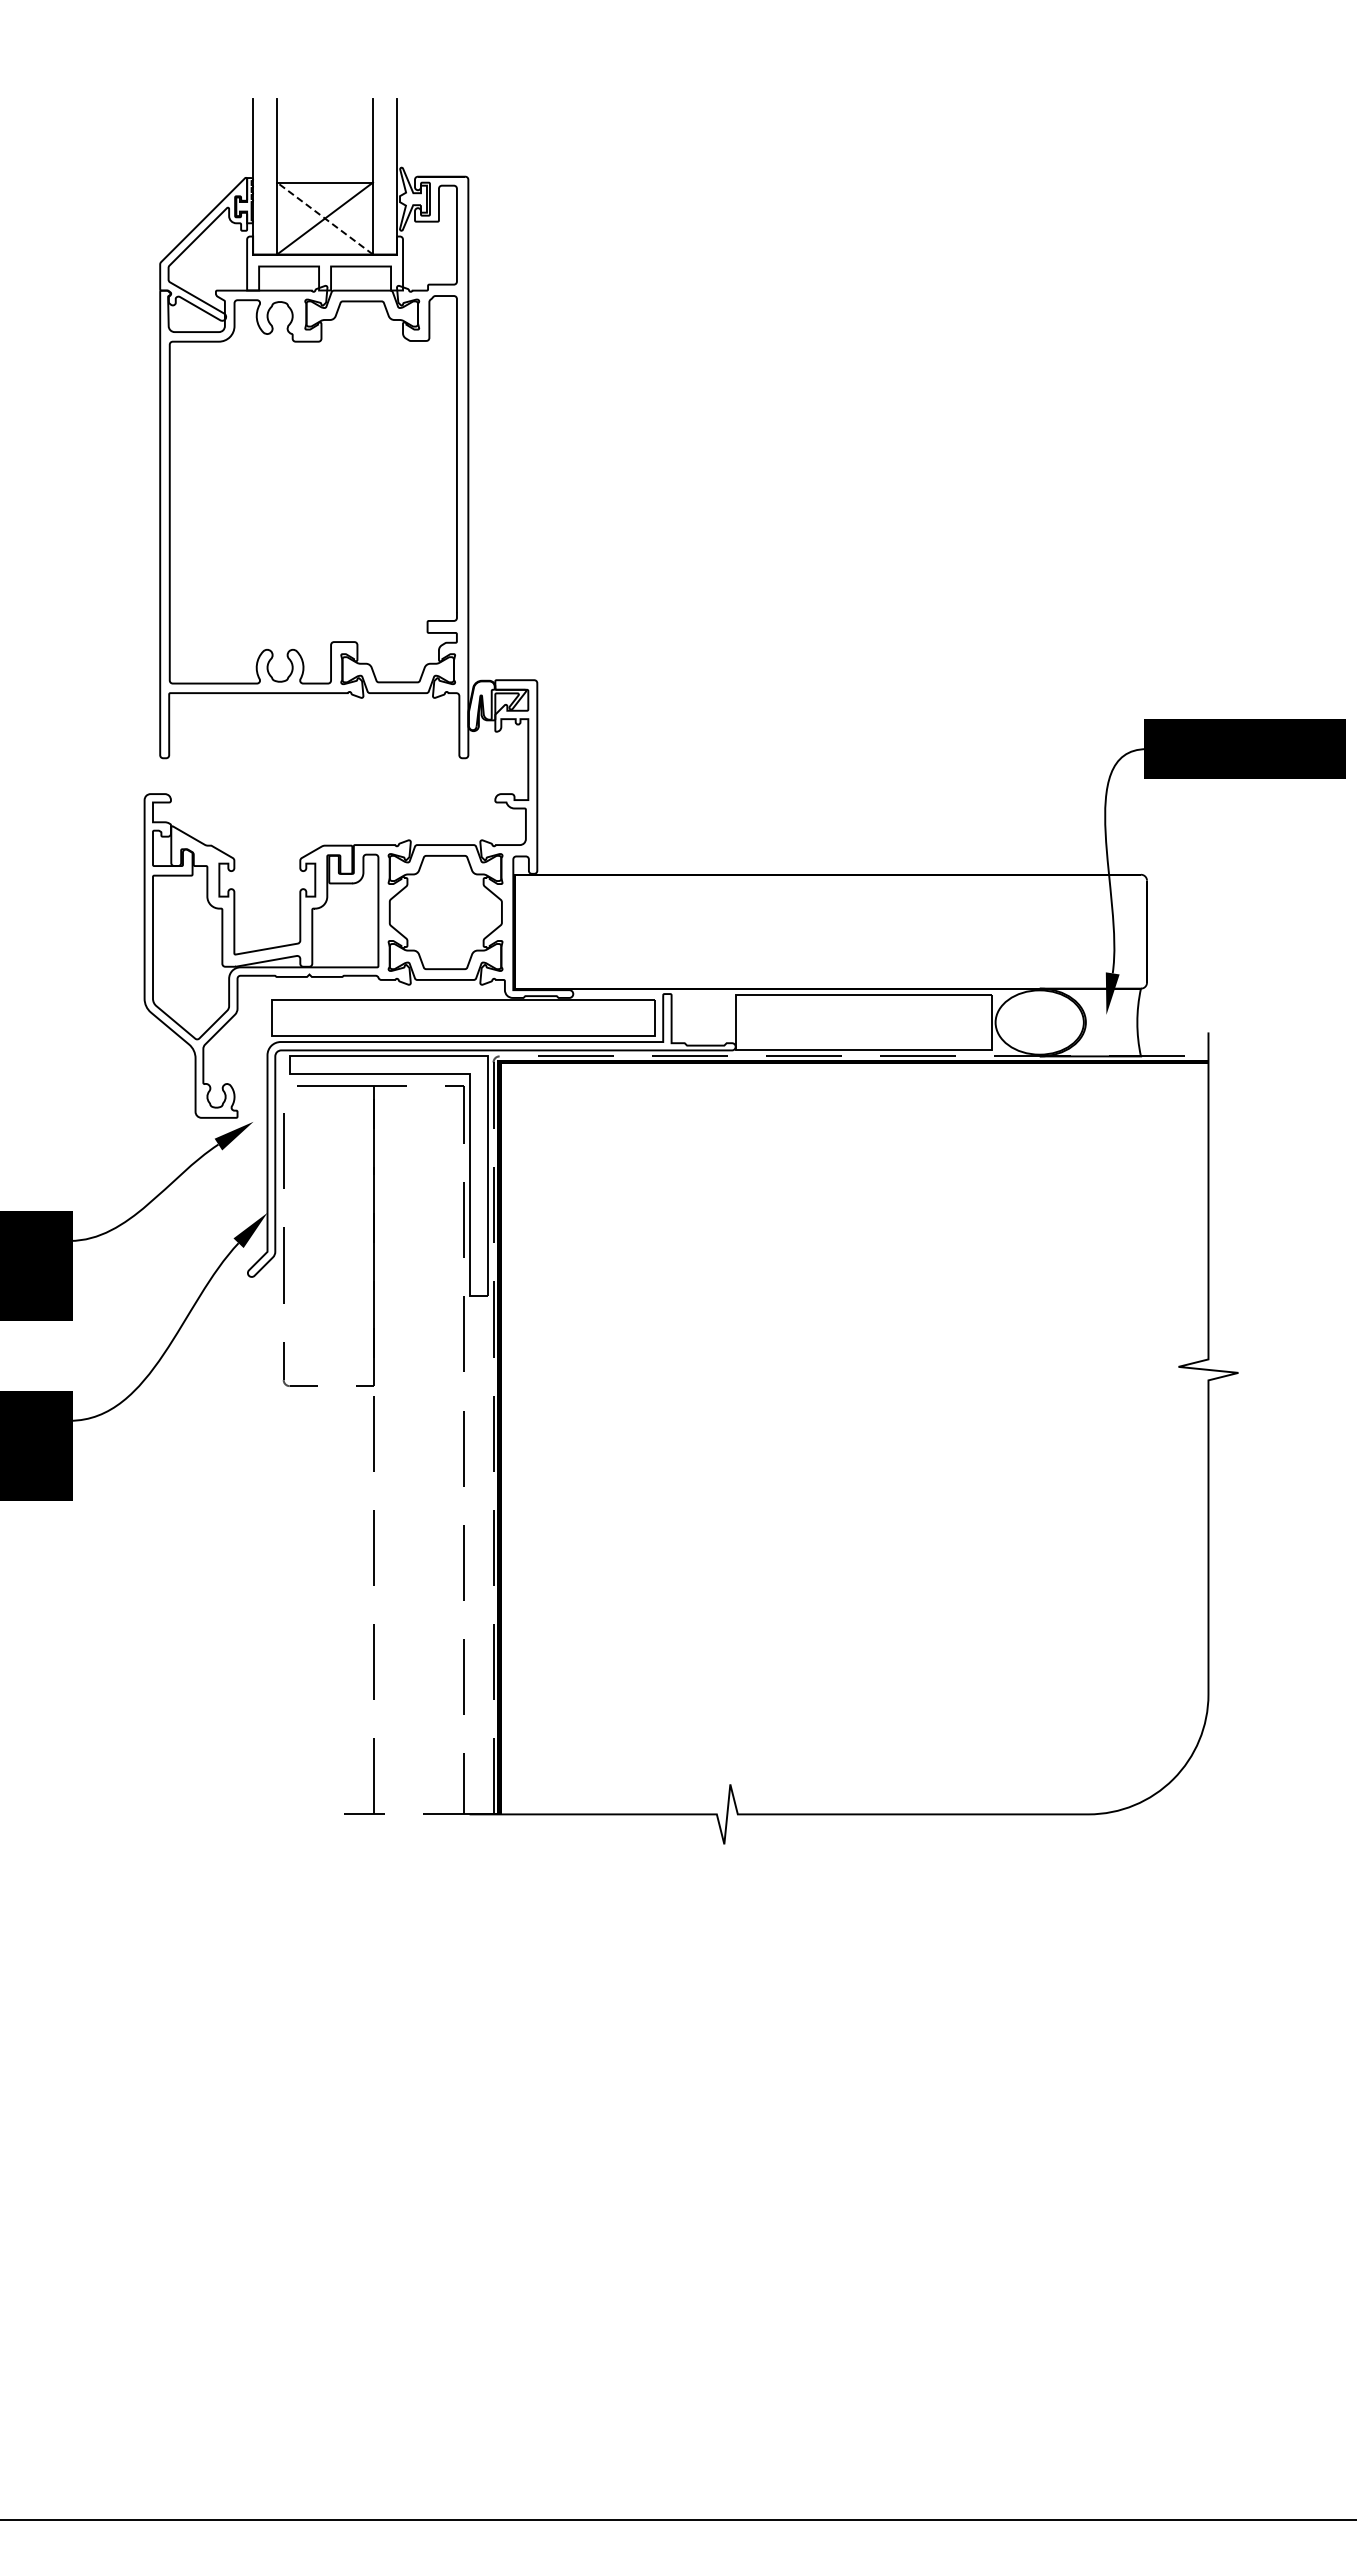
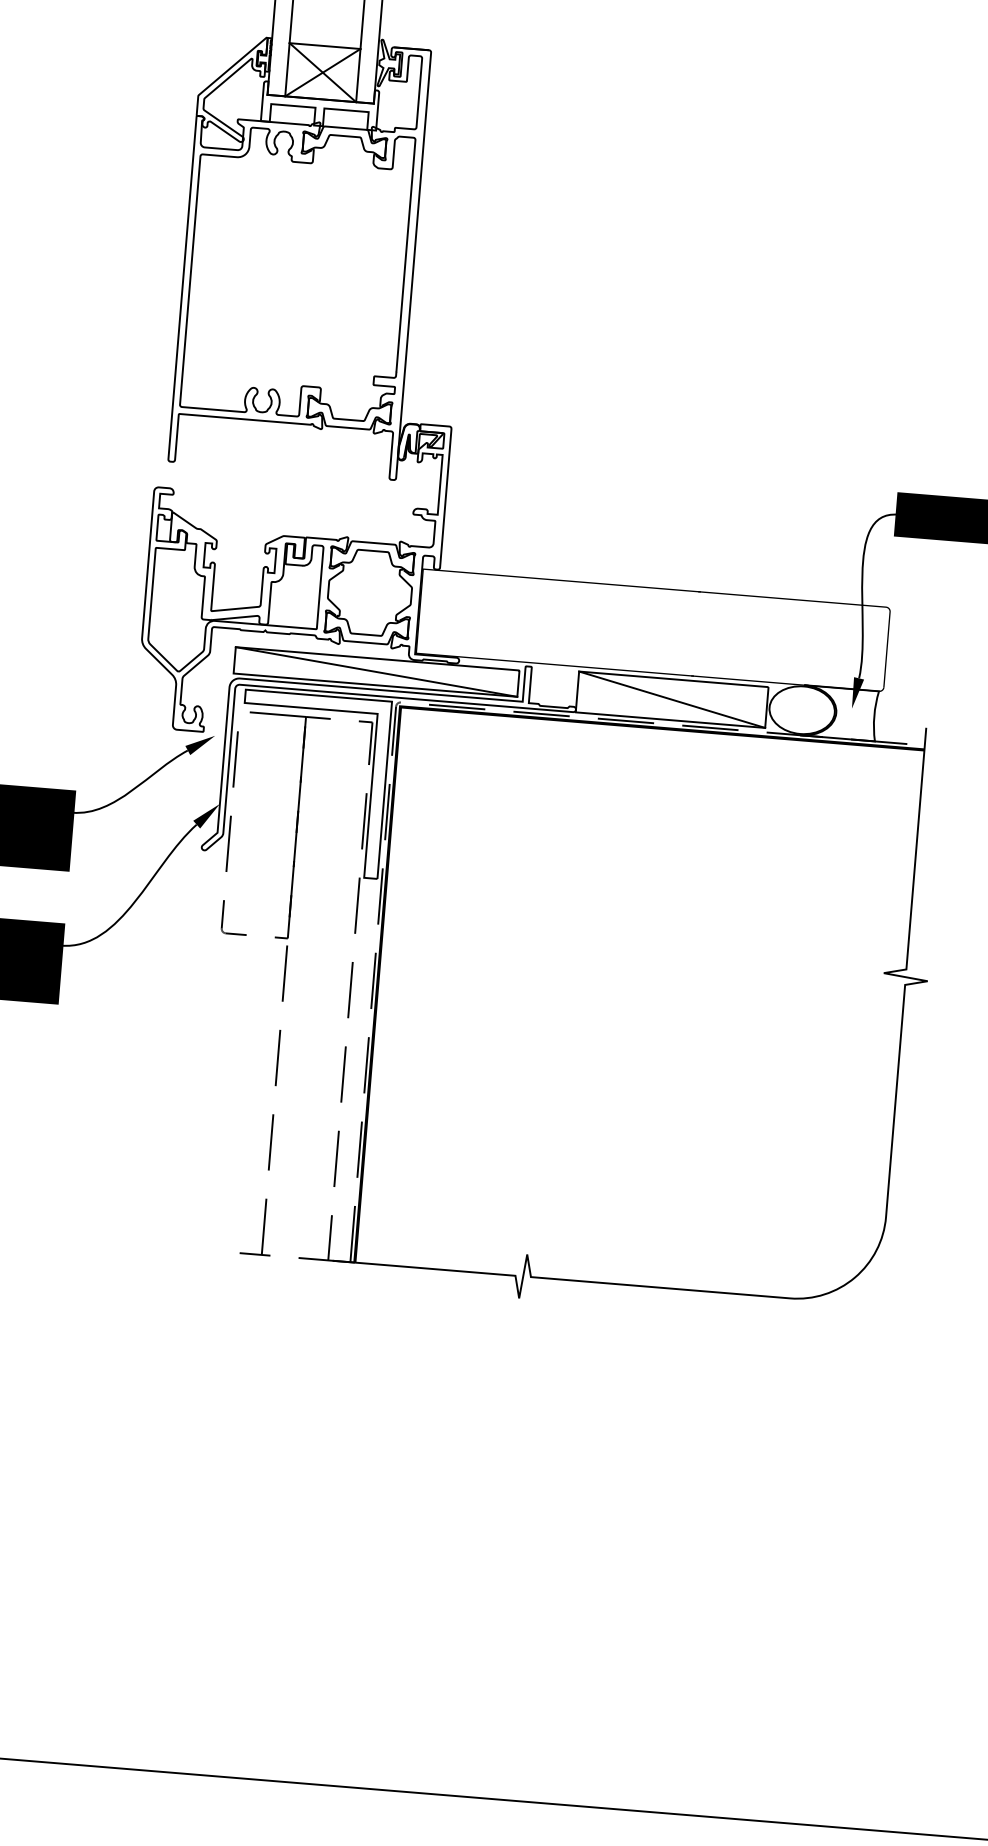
line: (325, 218) -> (323, 72), dashed -> solid
line: (463, 1018) -> (376, 672), added
line: (863, 1022) -> (671, 699), added

